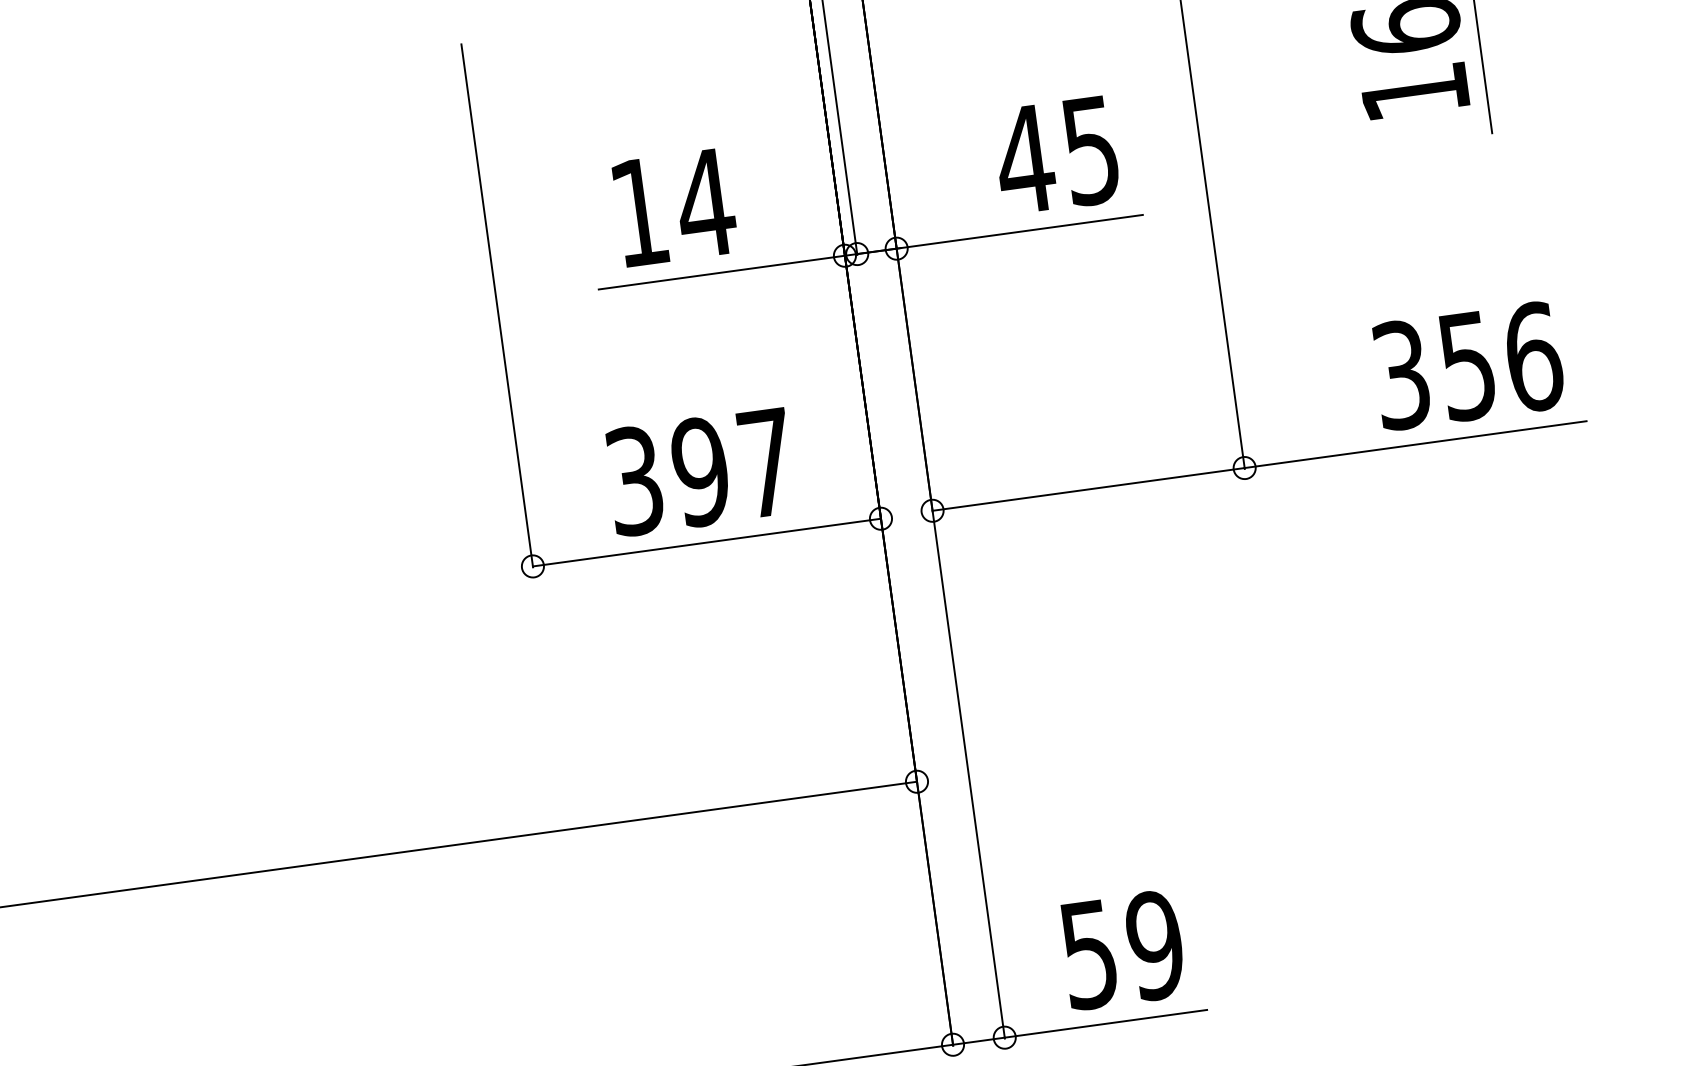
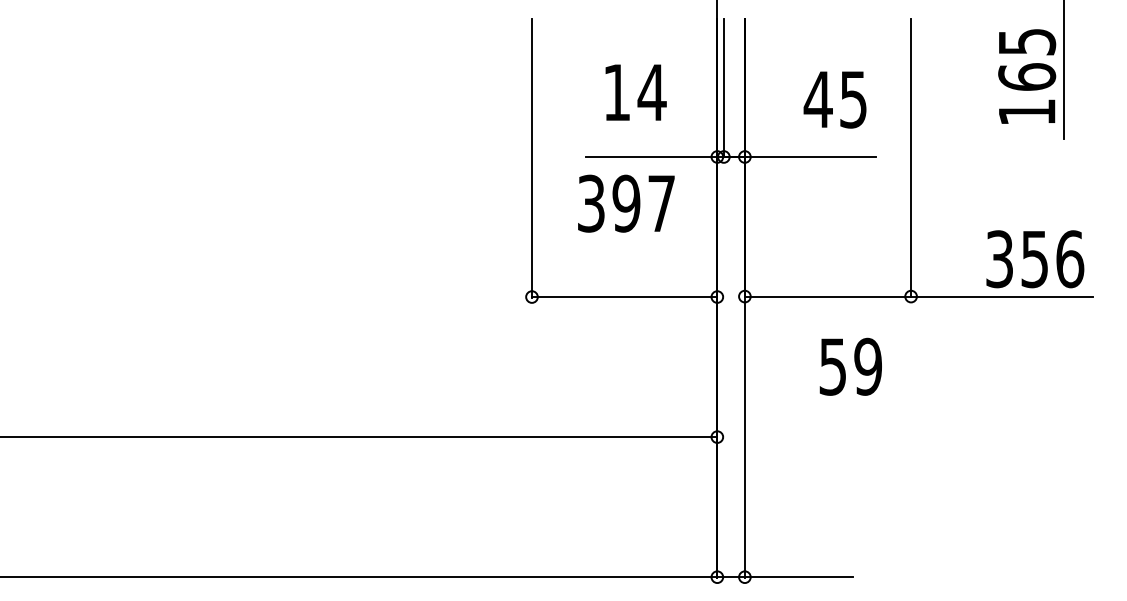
text: (1055, 155) -> (834, 99), moved
text: (674, 207) -> (635, 92), moved
text: (700, 471) -> (626, 203), moved
text: (1122, 949) -> (850, 366), moved

